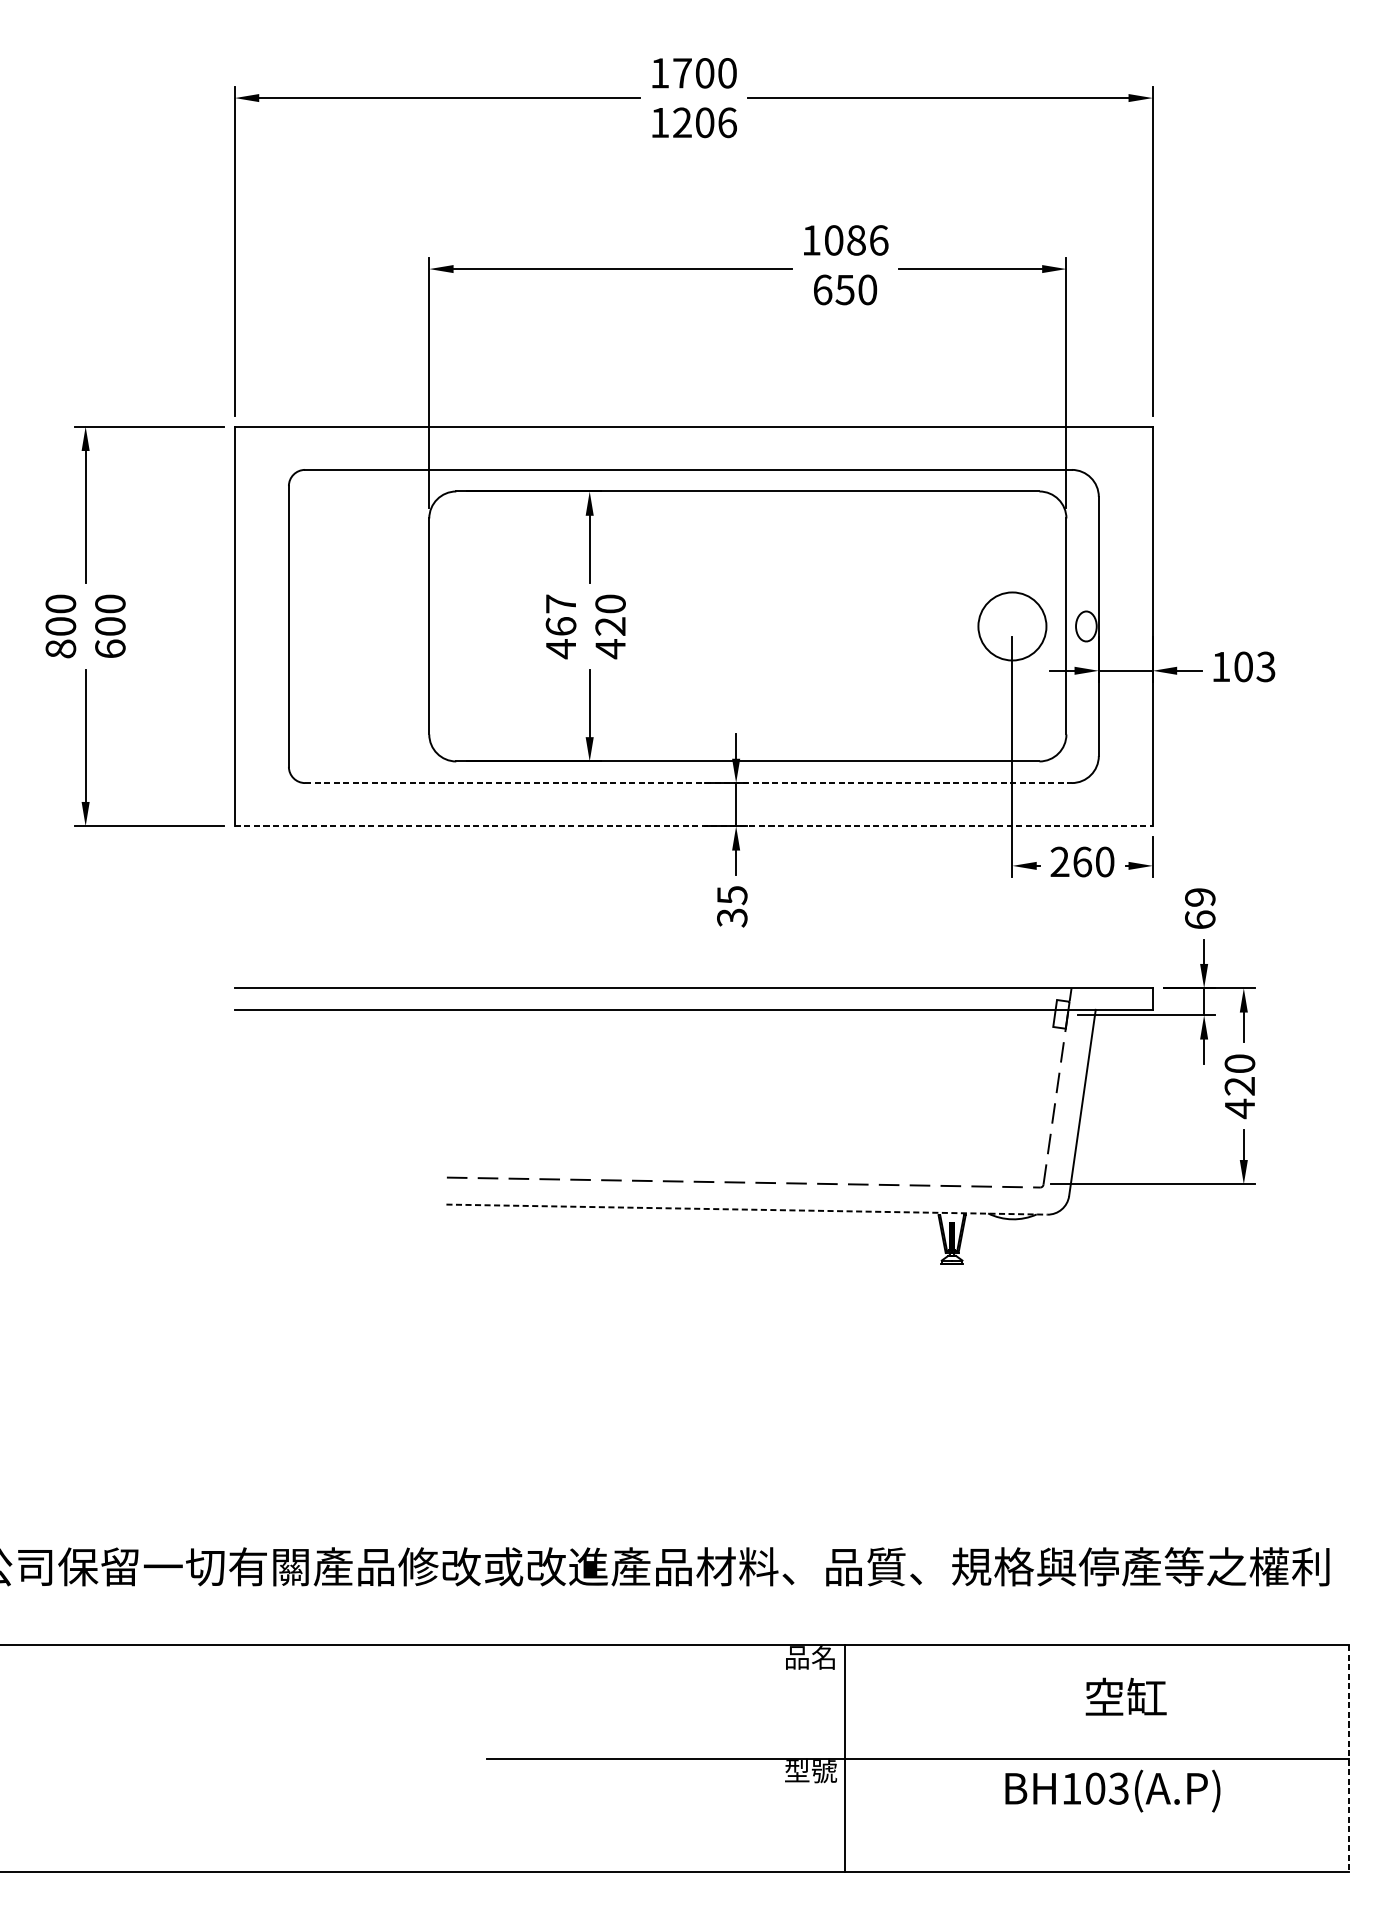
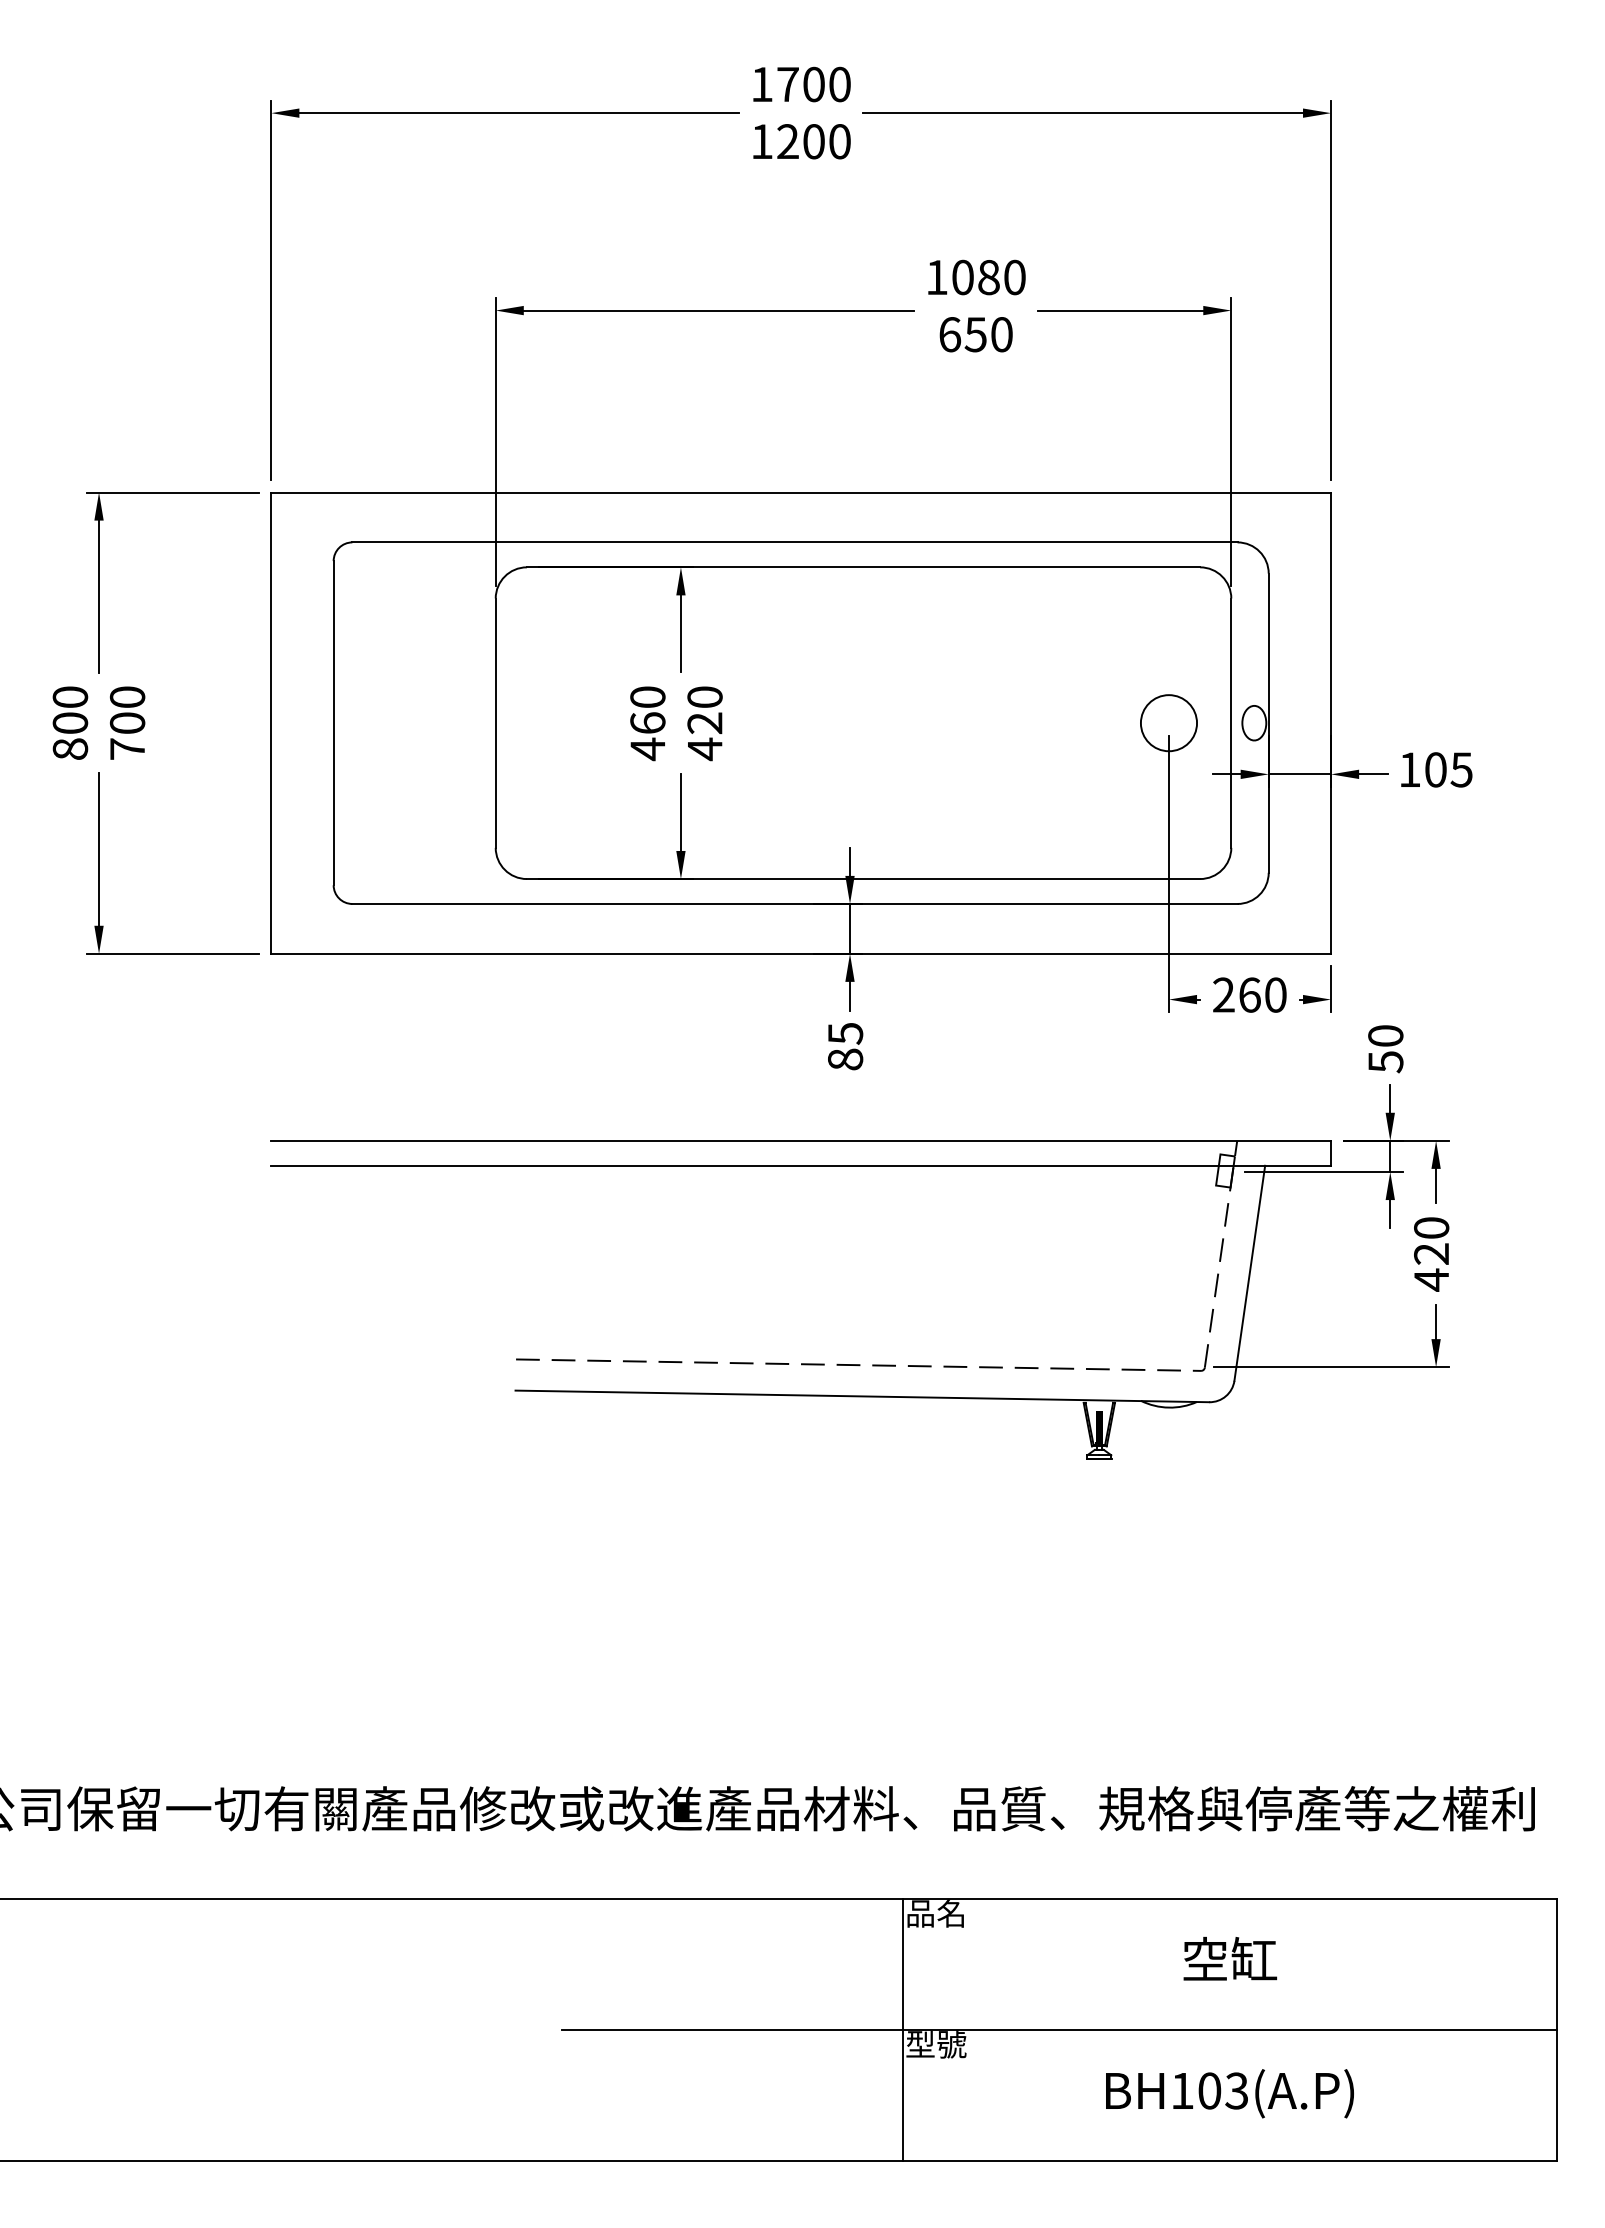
text: (727, 122) -> (840, 141), 1206 -> 1200
text: (878, 240) -> (1014, 277), 1086 -> 1080
text: (560, 603) -> (647, 696), 467 -> 460
circle: (1012, 626) -> (1168, 723), size x0.71
text: (110, 648) -> (127, 748), 600 -> 700
text: (1265, 666) -> (1461, 769), 103 -> 105
line: (688, 782) -> (794, 903), dashed -> solid
line: (694, 825) -> (801, 953), dashed -> solid
text: (1199, 909) -> (1385, 1049), 69 -> 50
text: (732, 917) -> (845, 1059), 35 -> 85
line: (746, 1209) -> (862, 1396), dashed -> solid
text: (1125, 1696) -> (1229, 1958), moved
line: (844, 1758) -> (902, 2030), moved
line: (1348, 1758) -> (1557, 2030), dashed -> solid
text: (1112, 1790) -> (1229, 2093), moved

